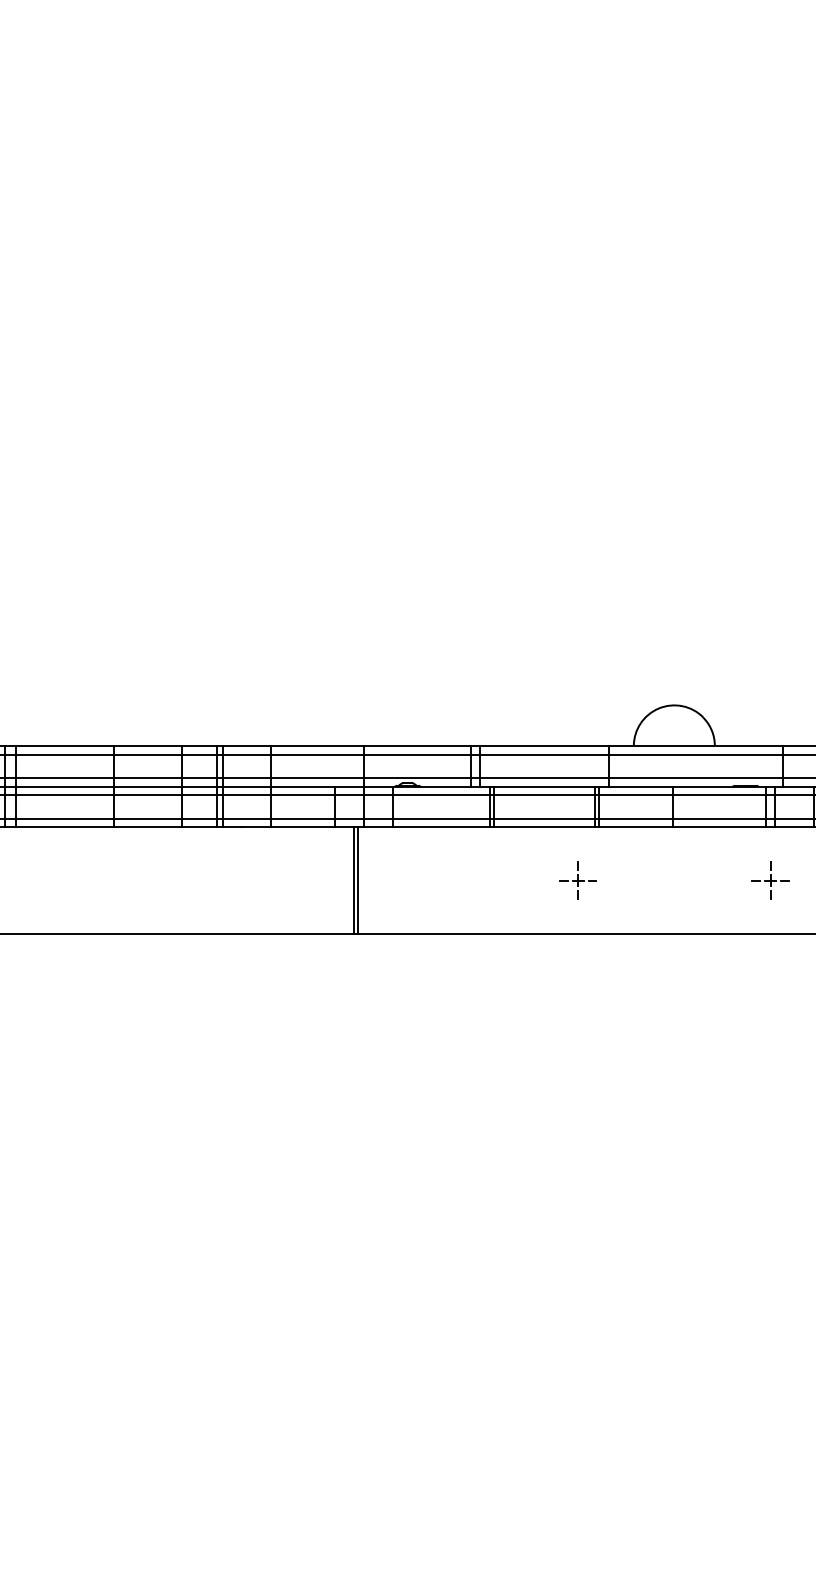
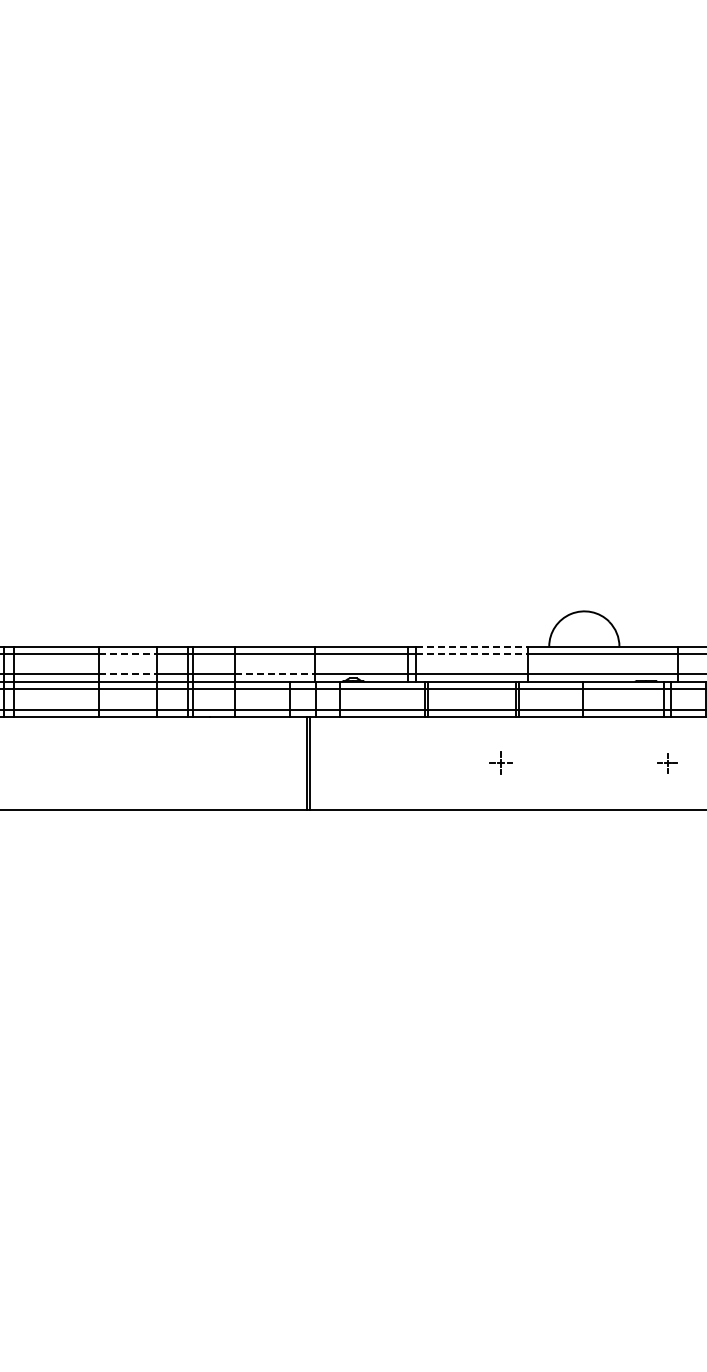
line: (545, 745) -> (472, 646), solid -> dashed
line: (148, 753) -> (128, 653), solid -> dashed
line: (545, 753) -> (472, 653), solid -> dashed
line: (148, 778) -> (128, 674), solid -> dashed
line: (317, 778) -> (275, 674), solid -> dashed
part: (577, 880) -> (500, 763), size x0.7
part: (770, 880) -> (667, 763), size x0.6

